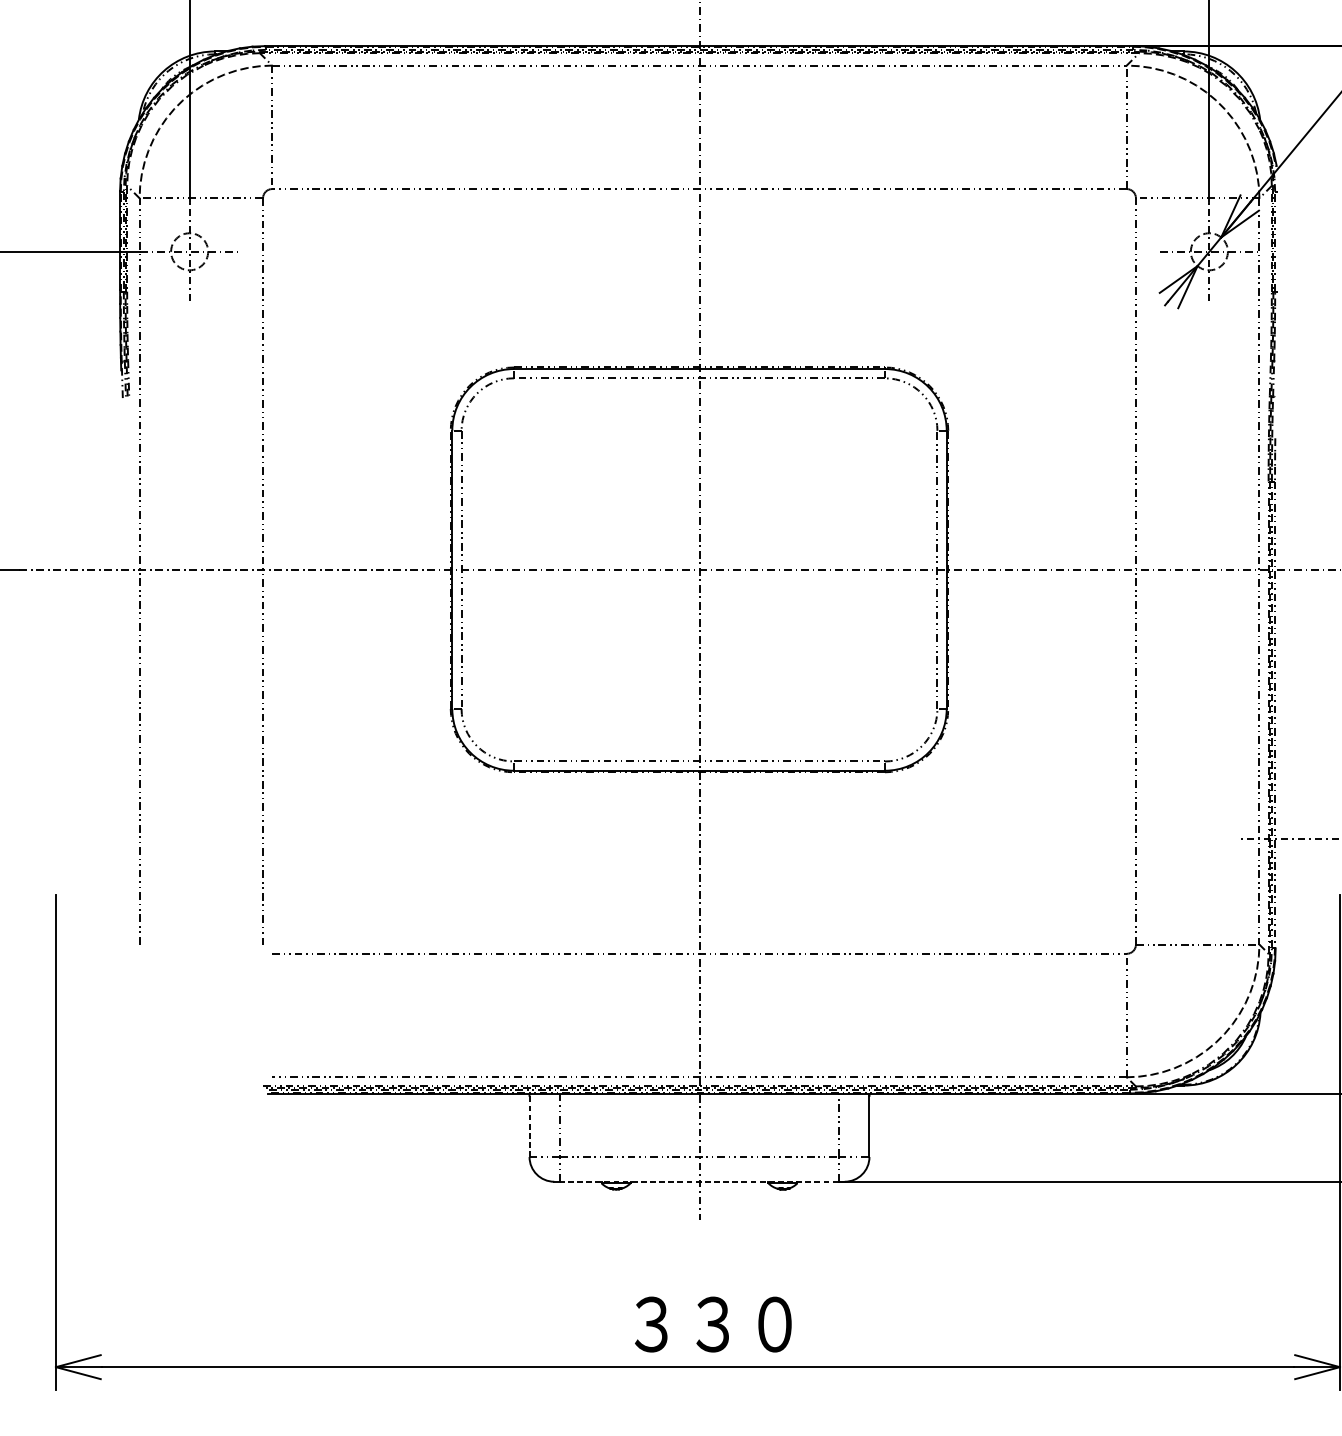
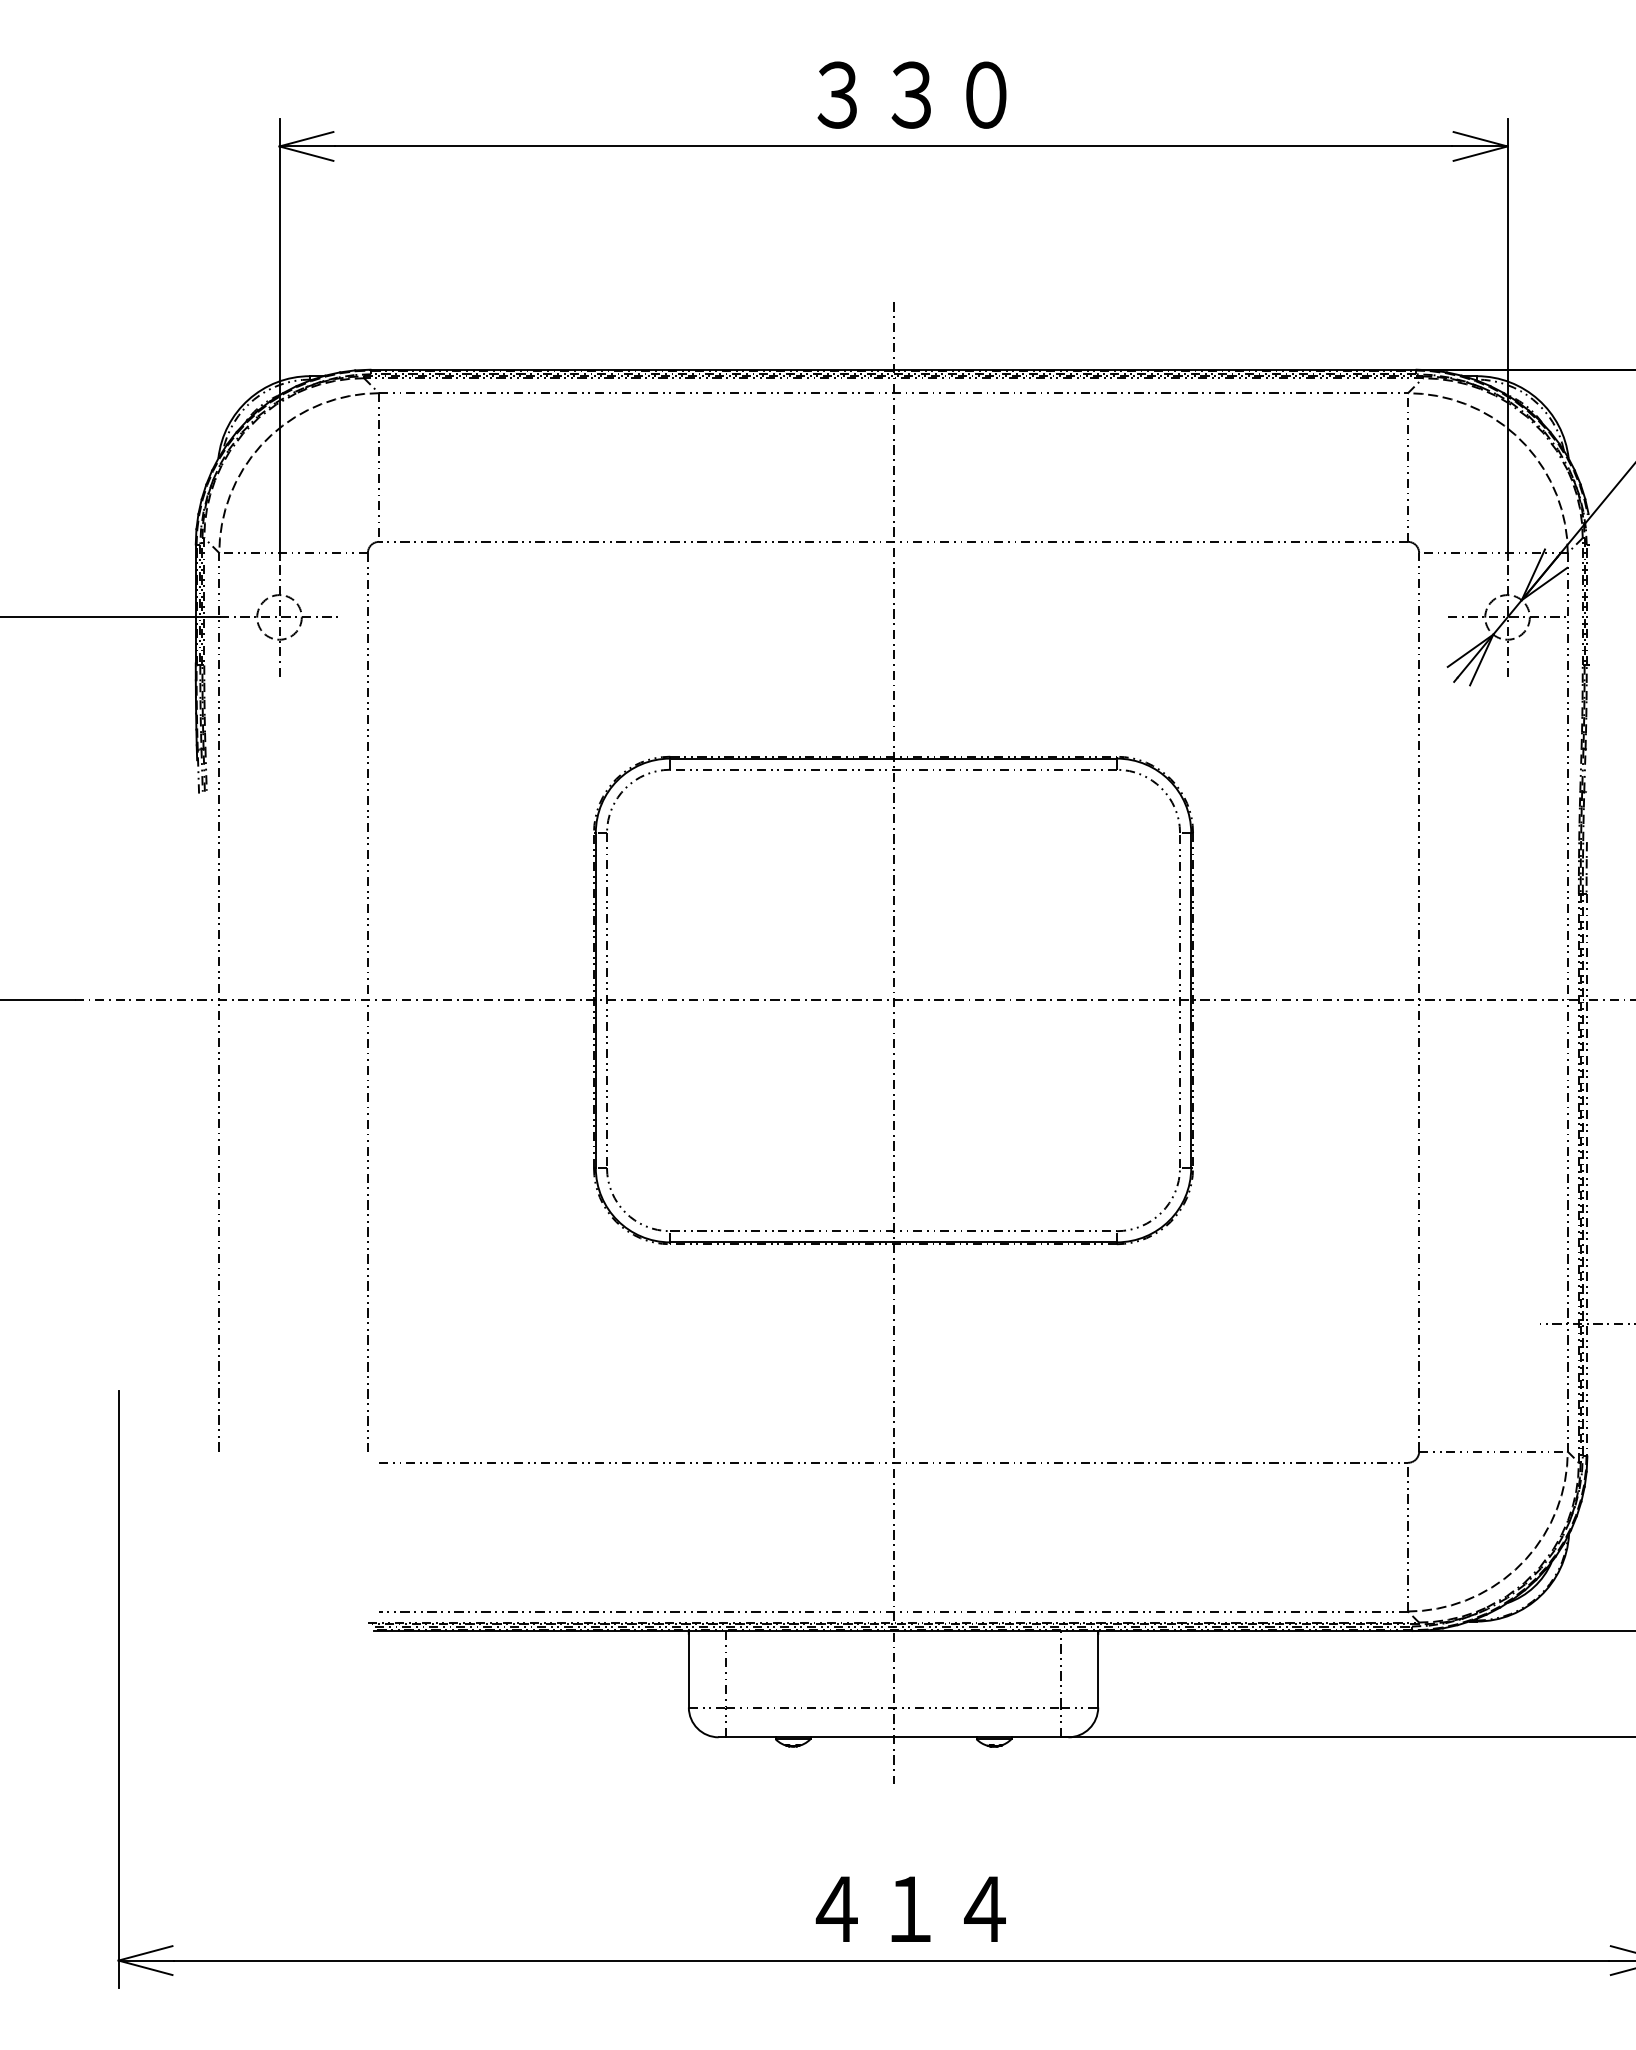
line: (529, 1124) -> (688, 1668), dashed -> solid
line: (699, 1181) -> (893, 1737), dashed -> solid
text: (713, 1323) -> (910, 1908), ３３０ -> ４１４

